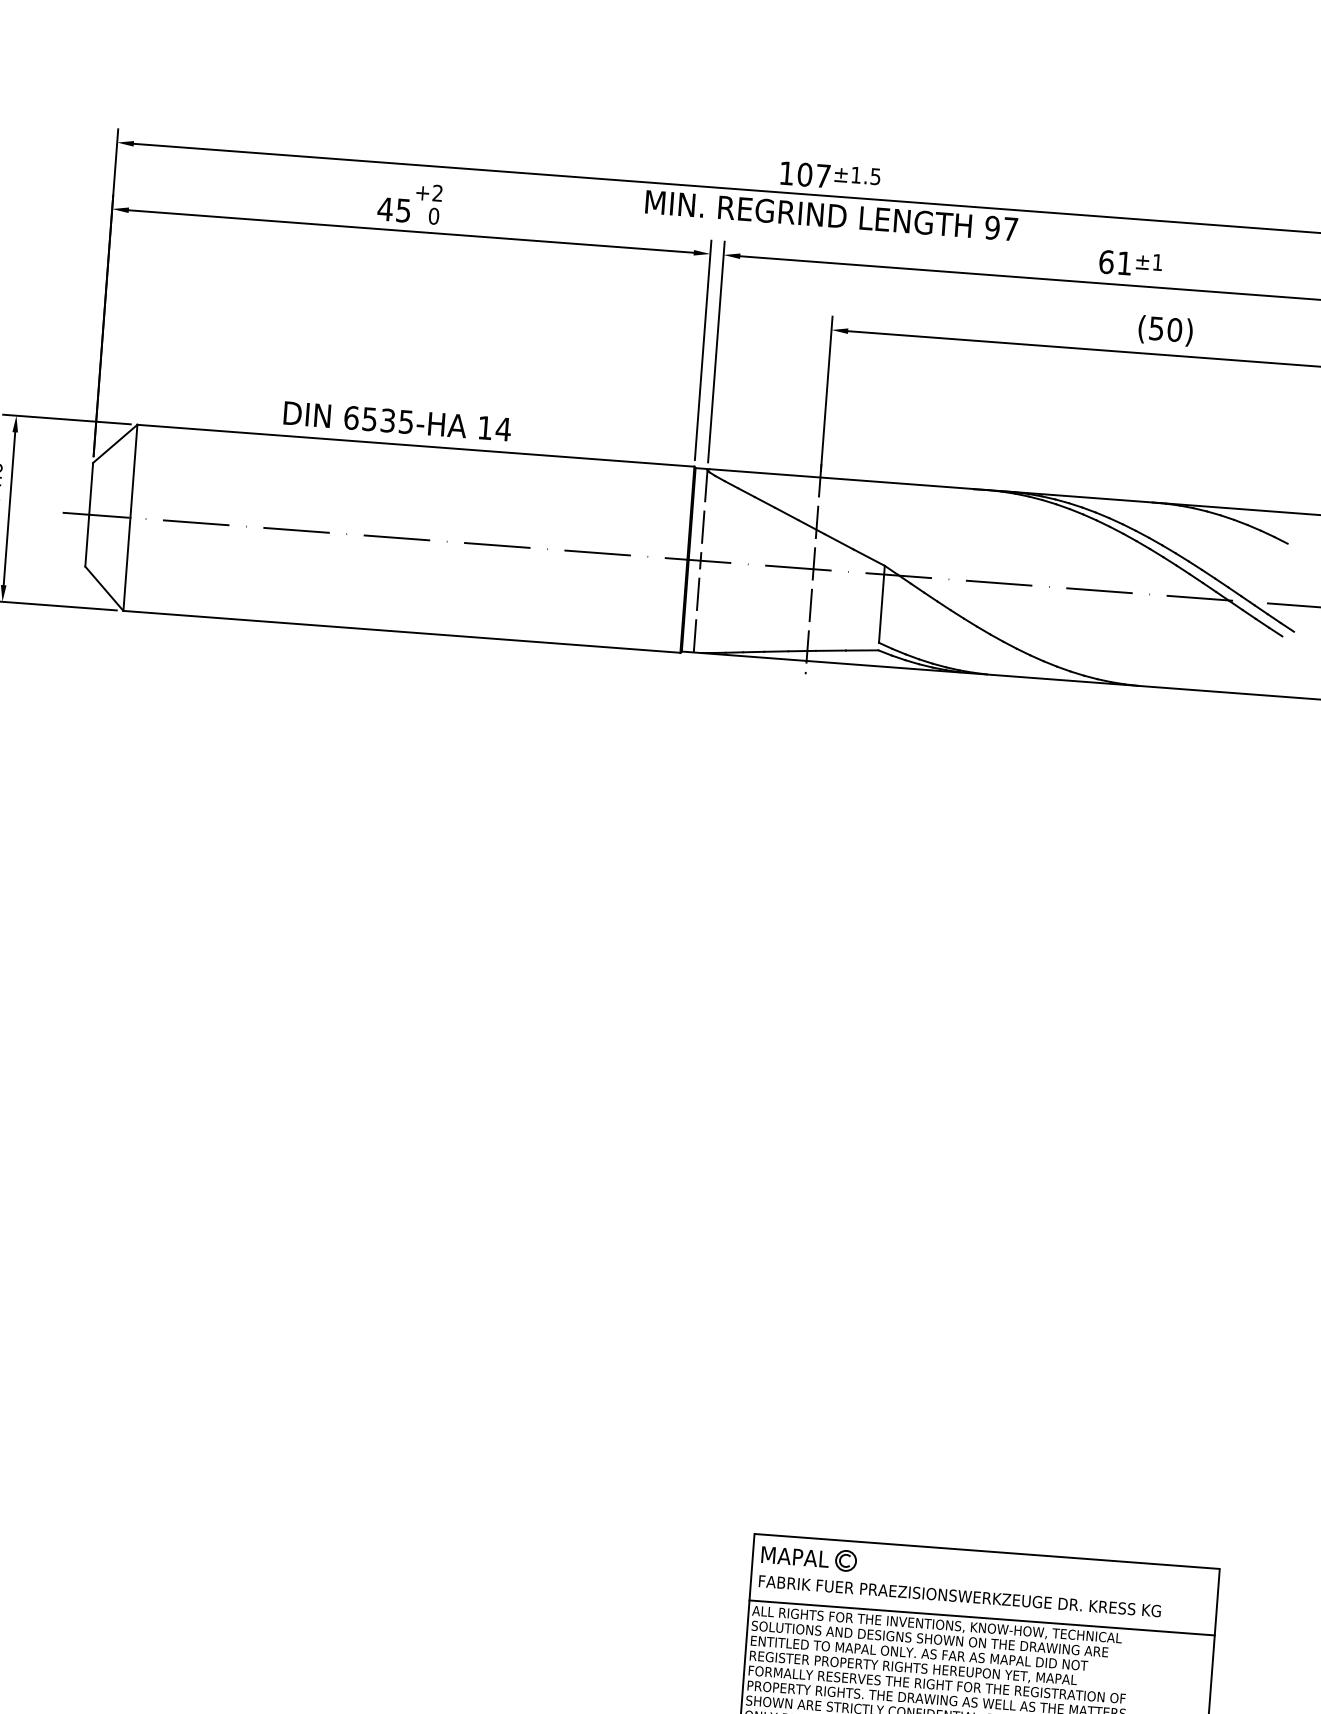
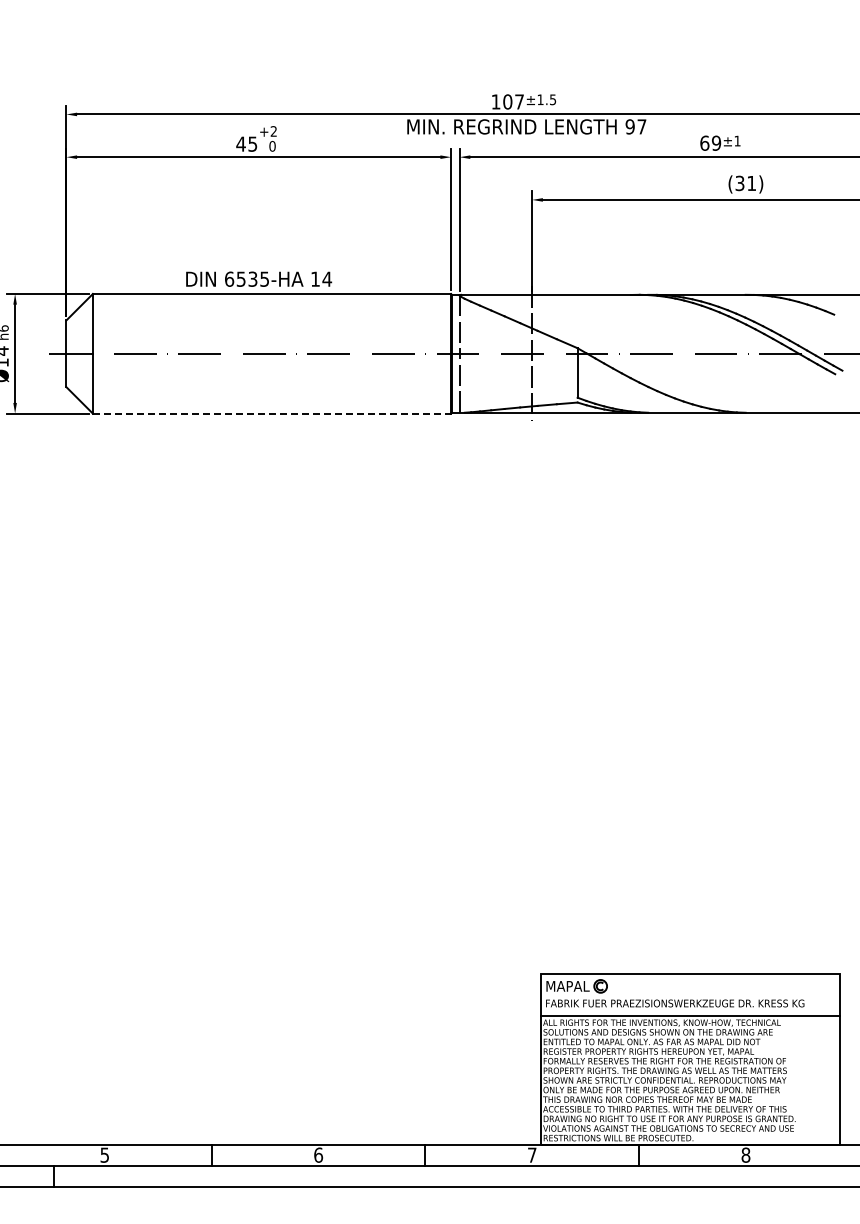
text: (1124, 262) -> (716, 142), 61 -> 69
text: (1166, 329) -> (746, 183), (50) -> (31)
line: (402, 631) -> (272, 413), solid -> dashed

